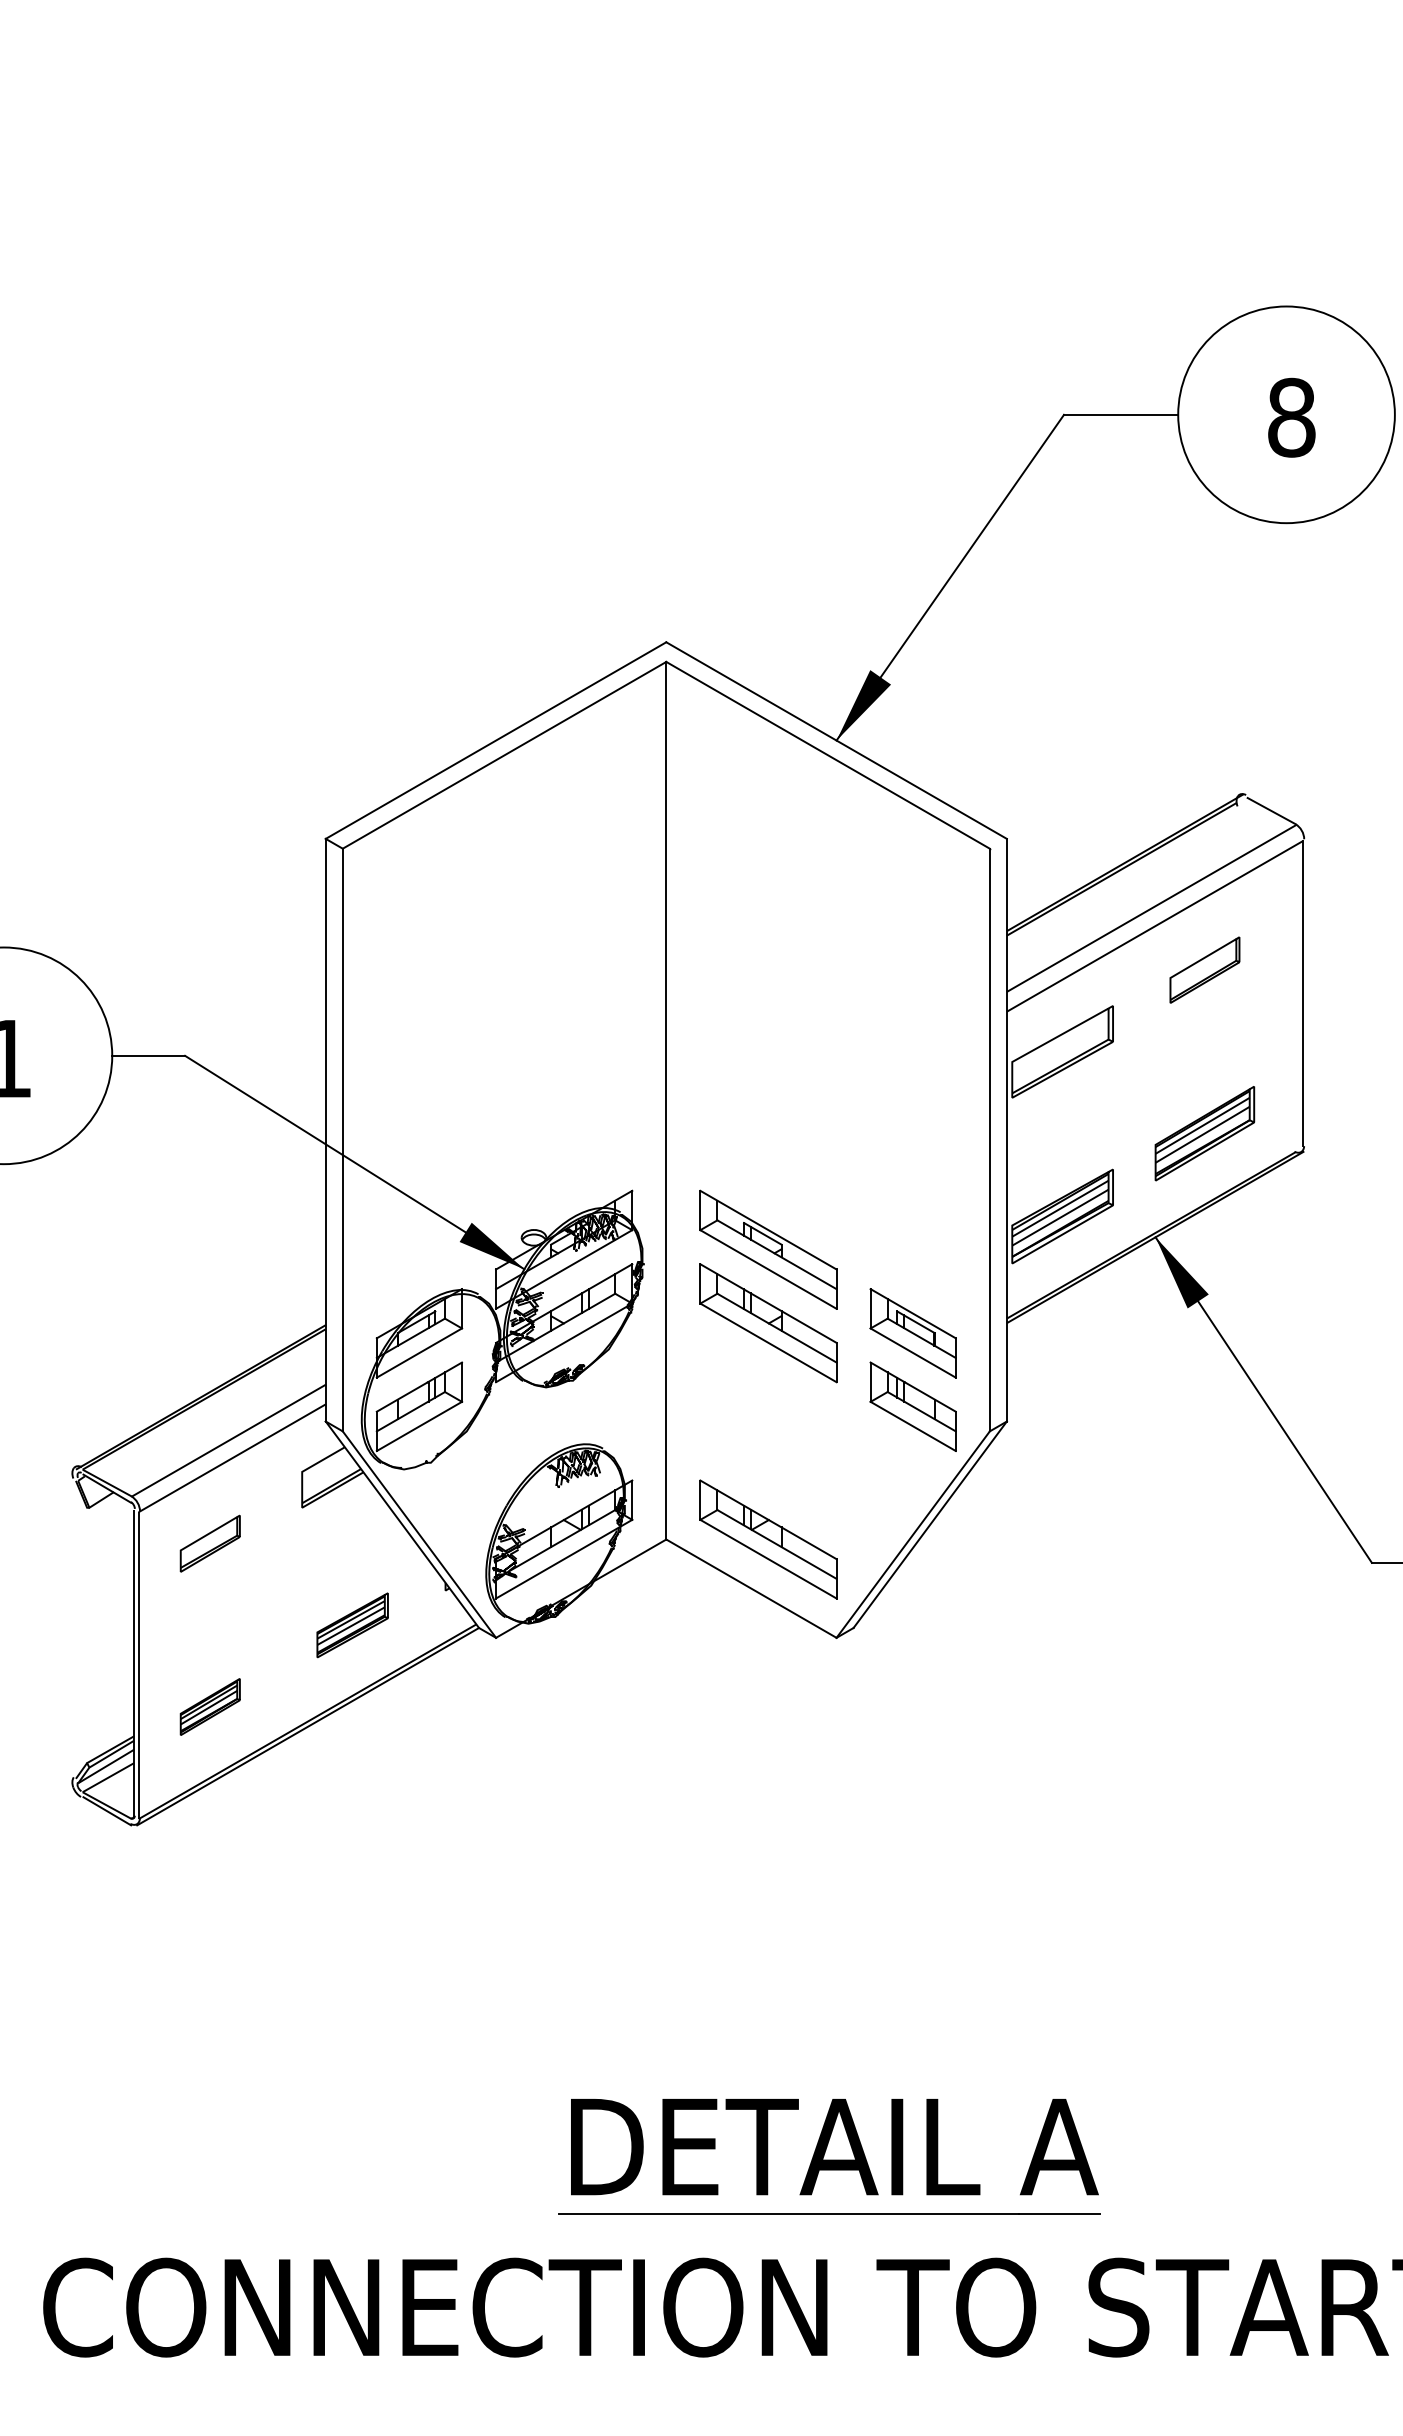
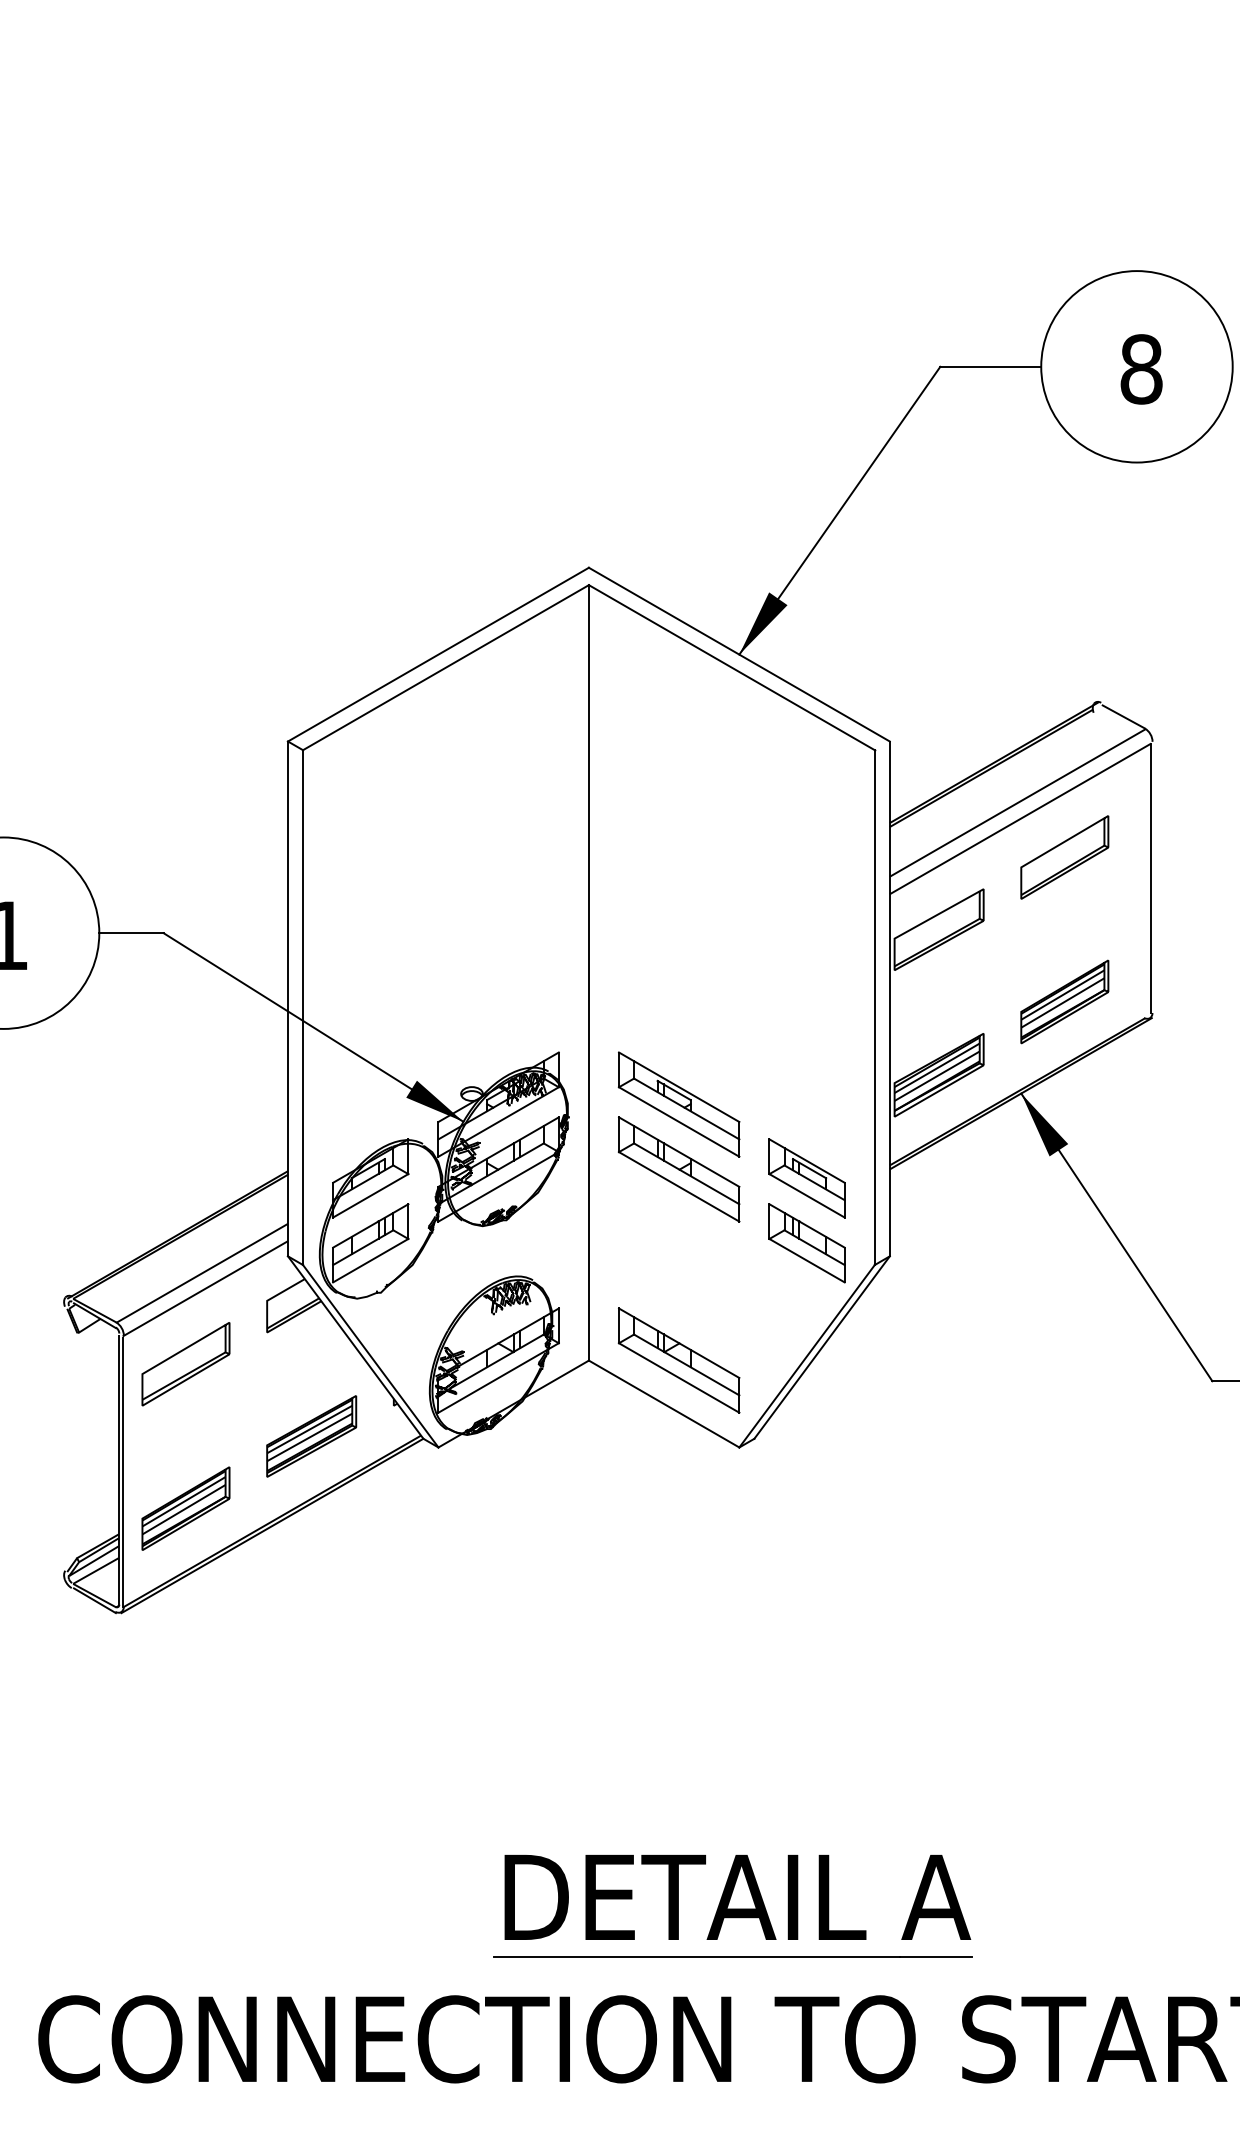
part: (1204, 970) -> (1064, 857), size x1.43
part: (209, 1543) -> (185, 1364), size x1.67
part: (352, 1625) -> (311, 1436), size x1.43
part: (209, 1706) -> (185, 1508), size x1.67

